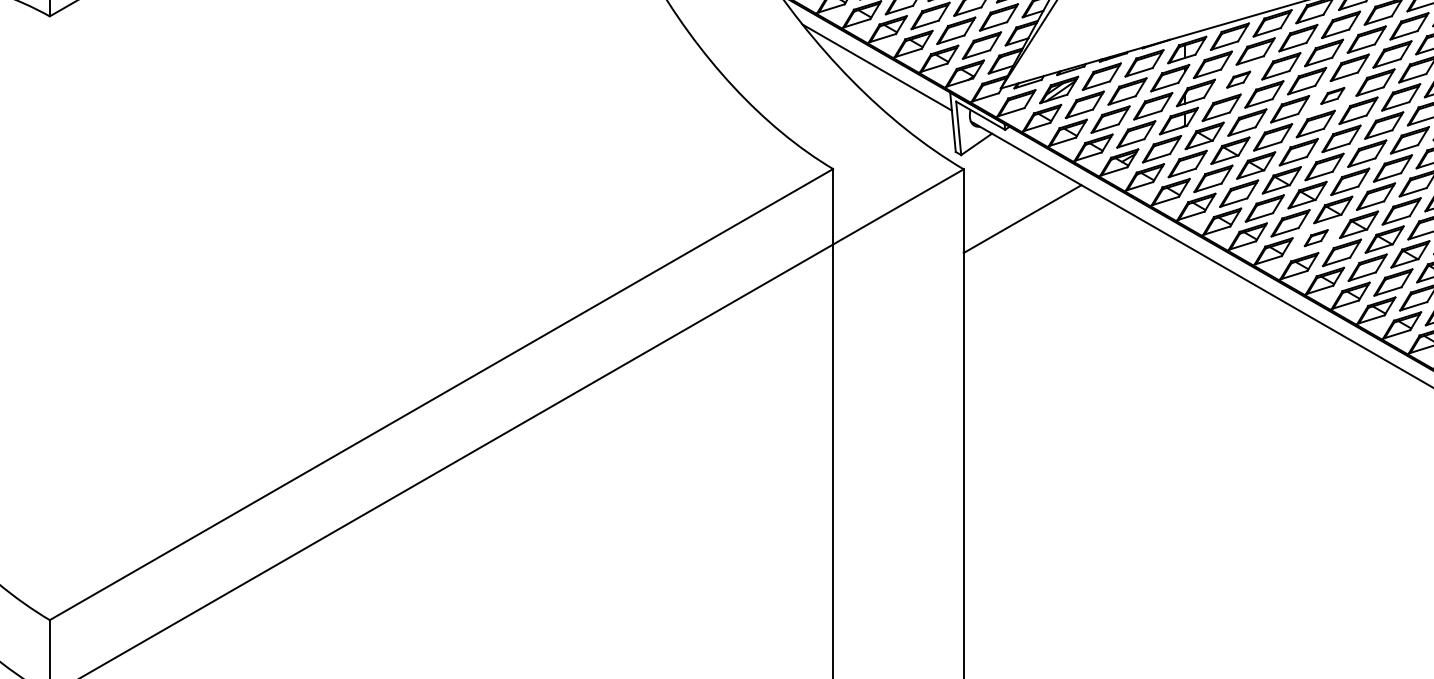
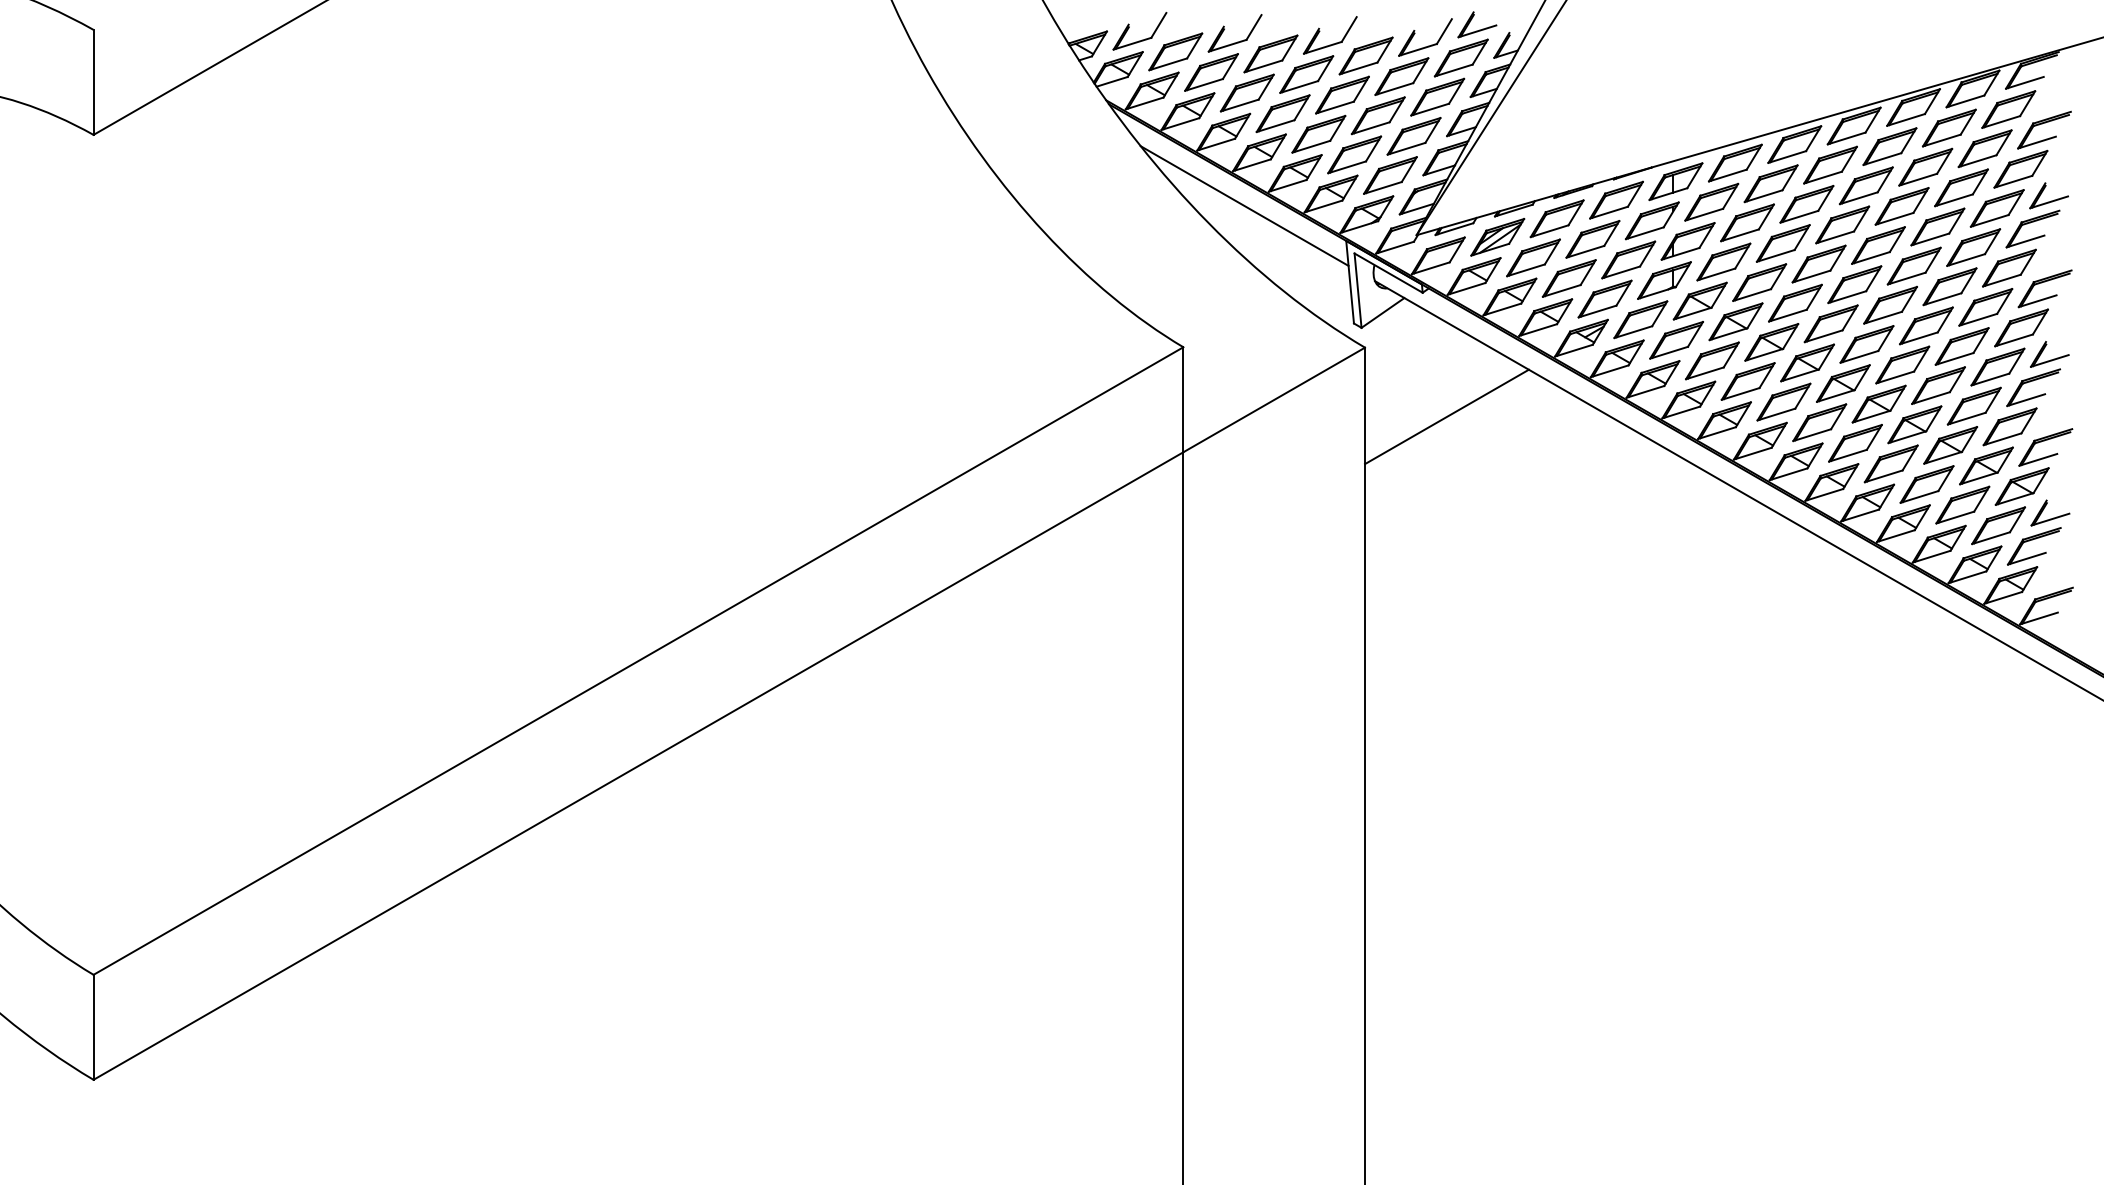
part: (1238, 79) -> (1747, 222), size x1.67
part: (1332, 95) -> (1878, 245), size x1.67
part: (1316, 238) -> (1855, 443), size x1.67

